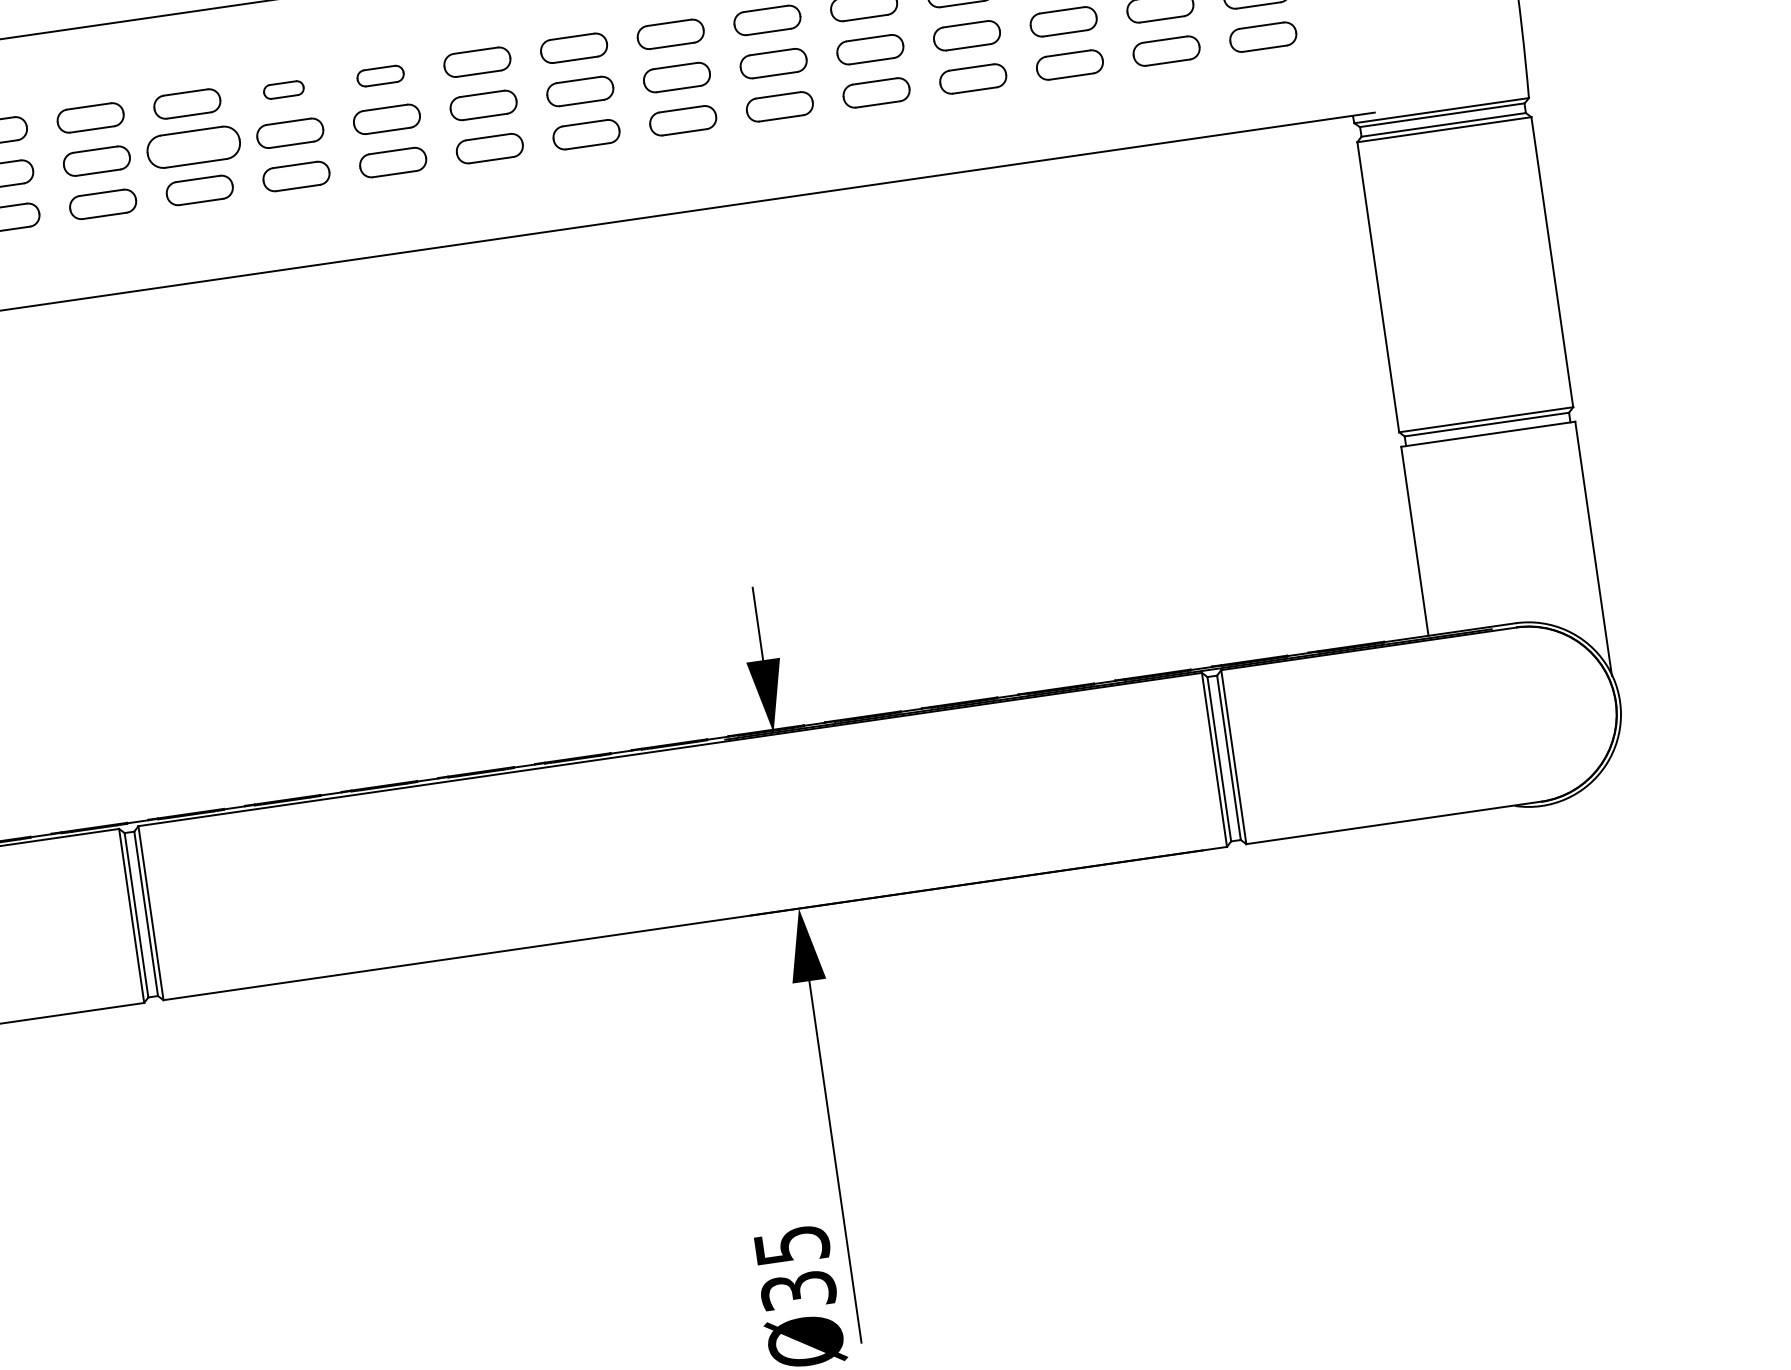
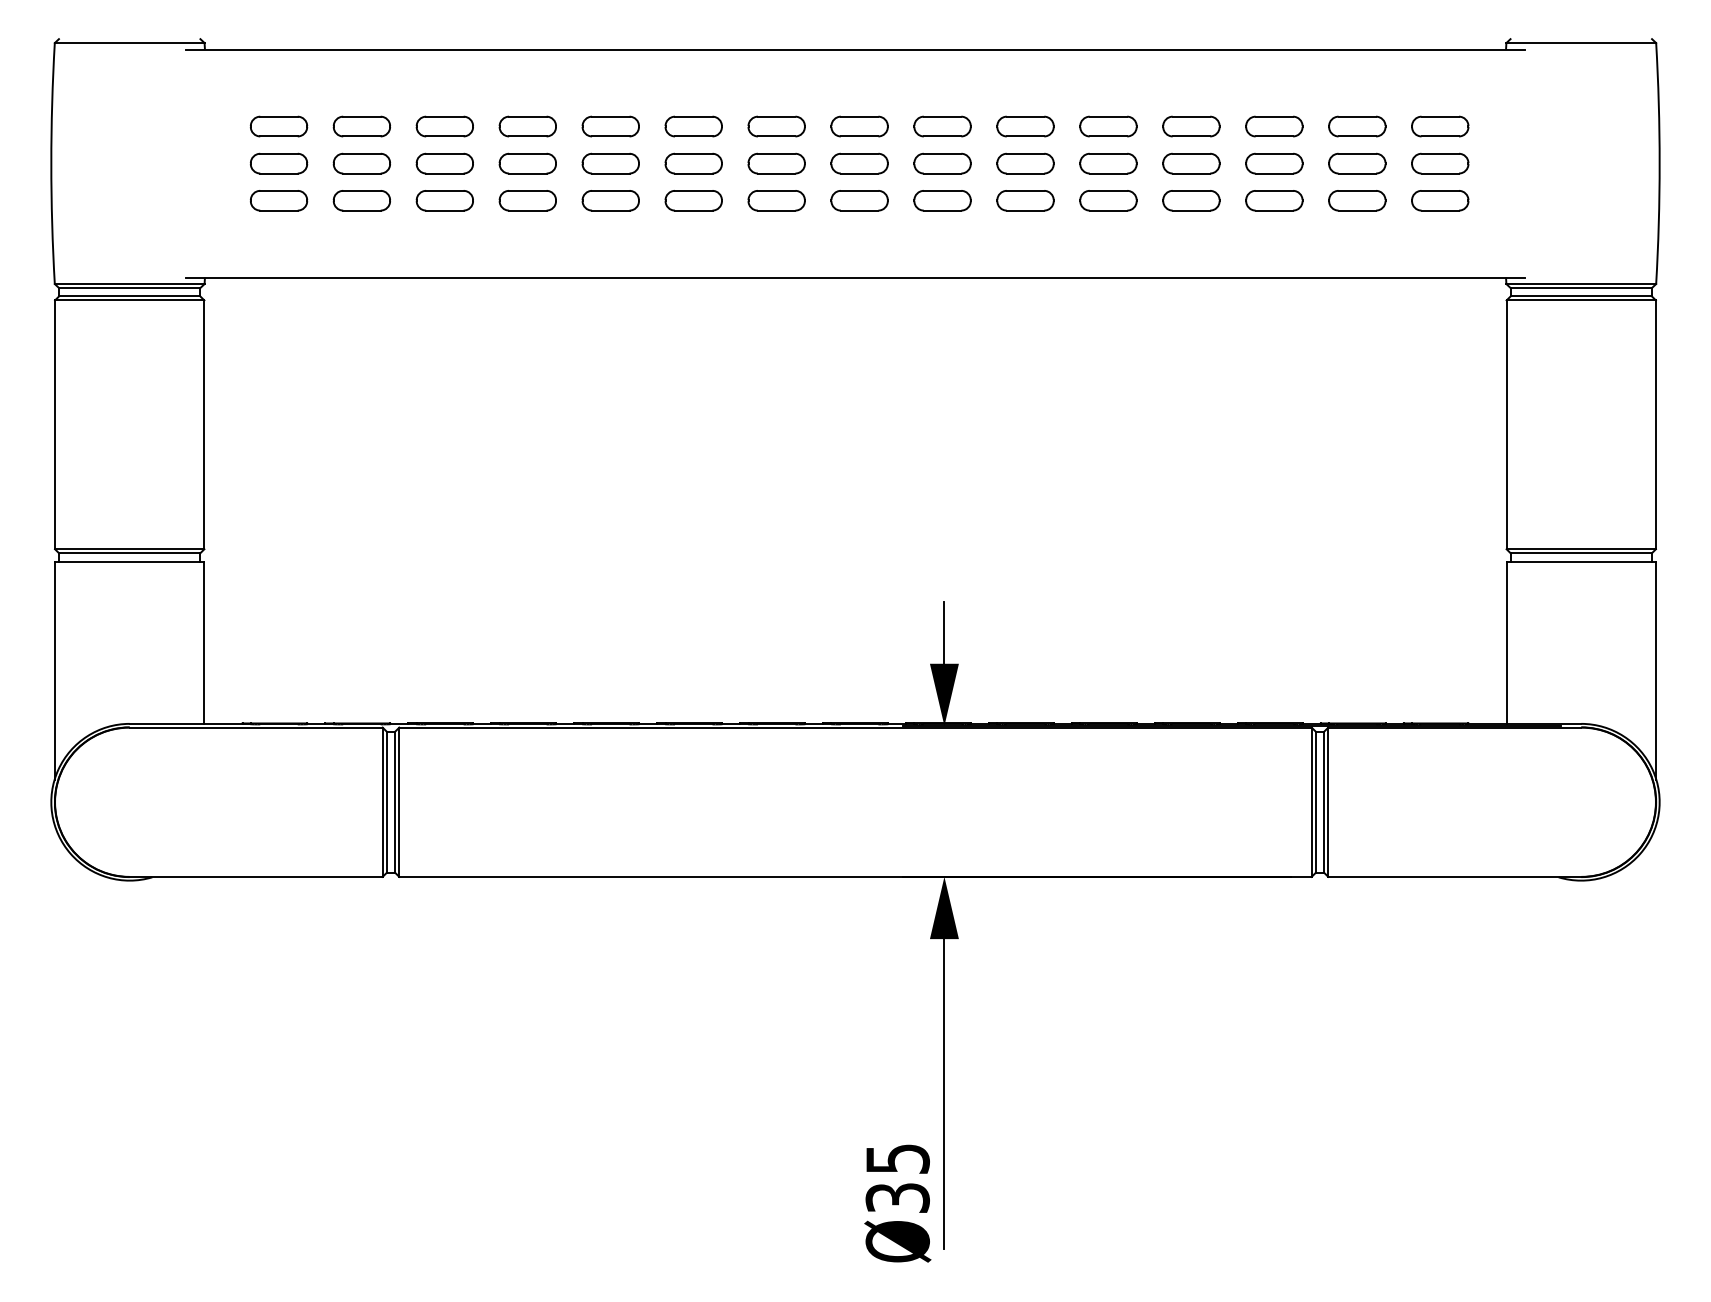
part: (380, 76) -> (693, 126), size x1.43
part: (283, 90) -> (610, 126), size x1.67
part: (193, 147) -> (527, 163), size x0.71

